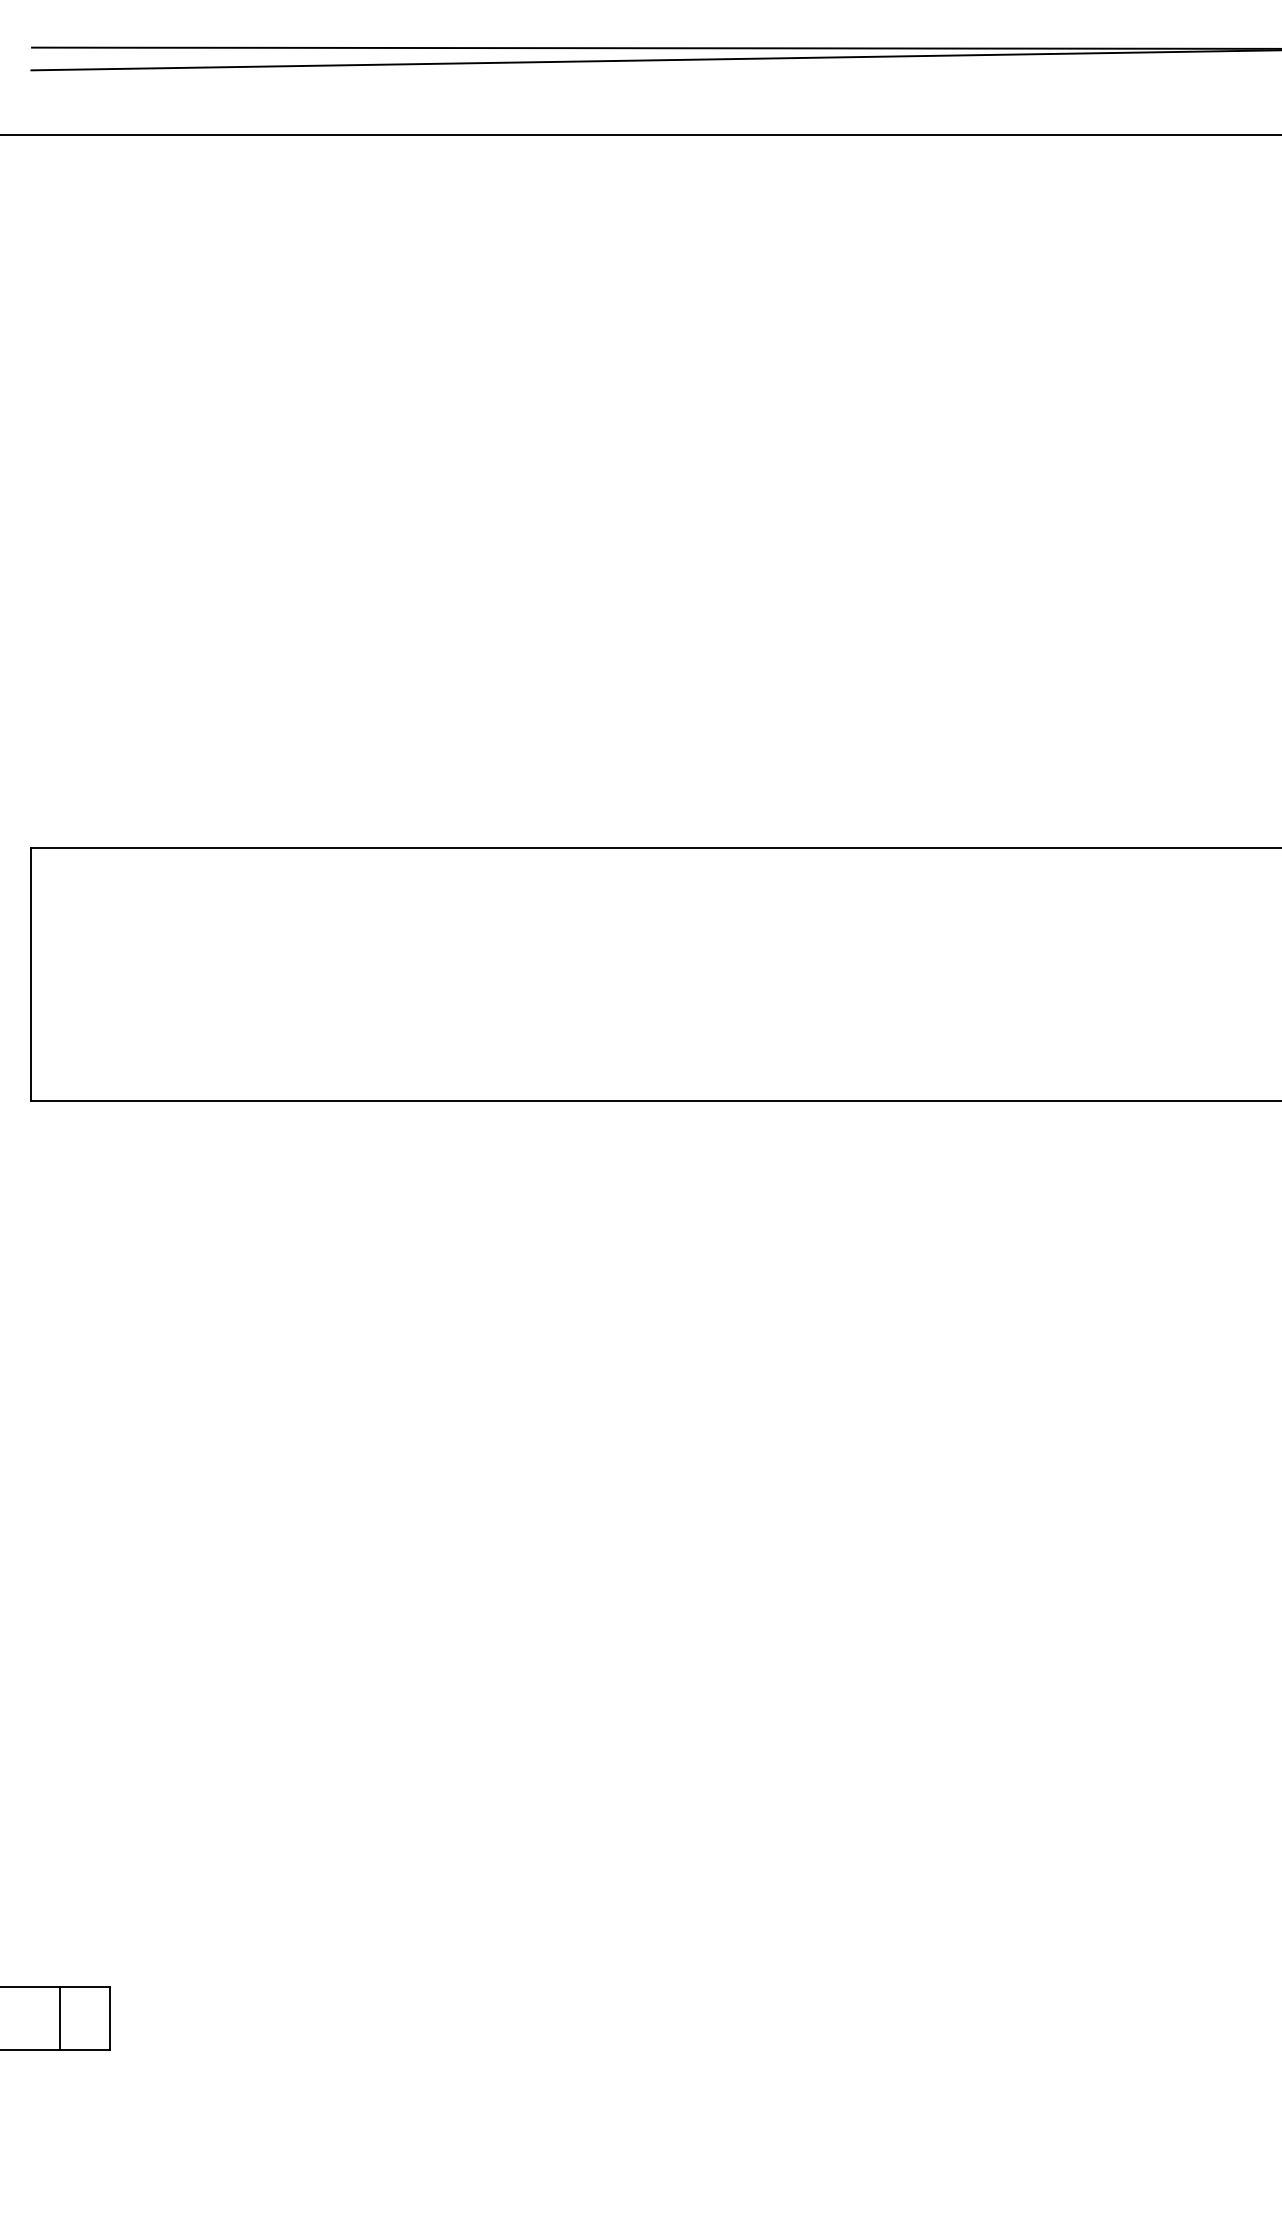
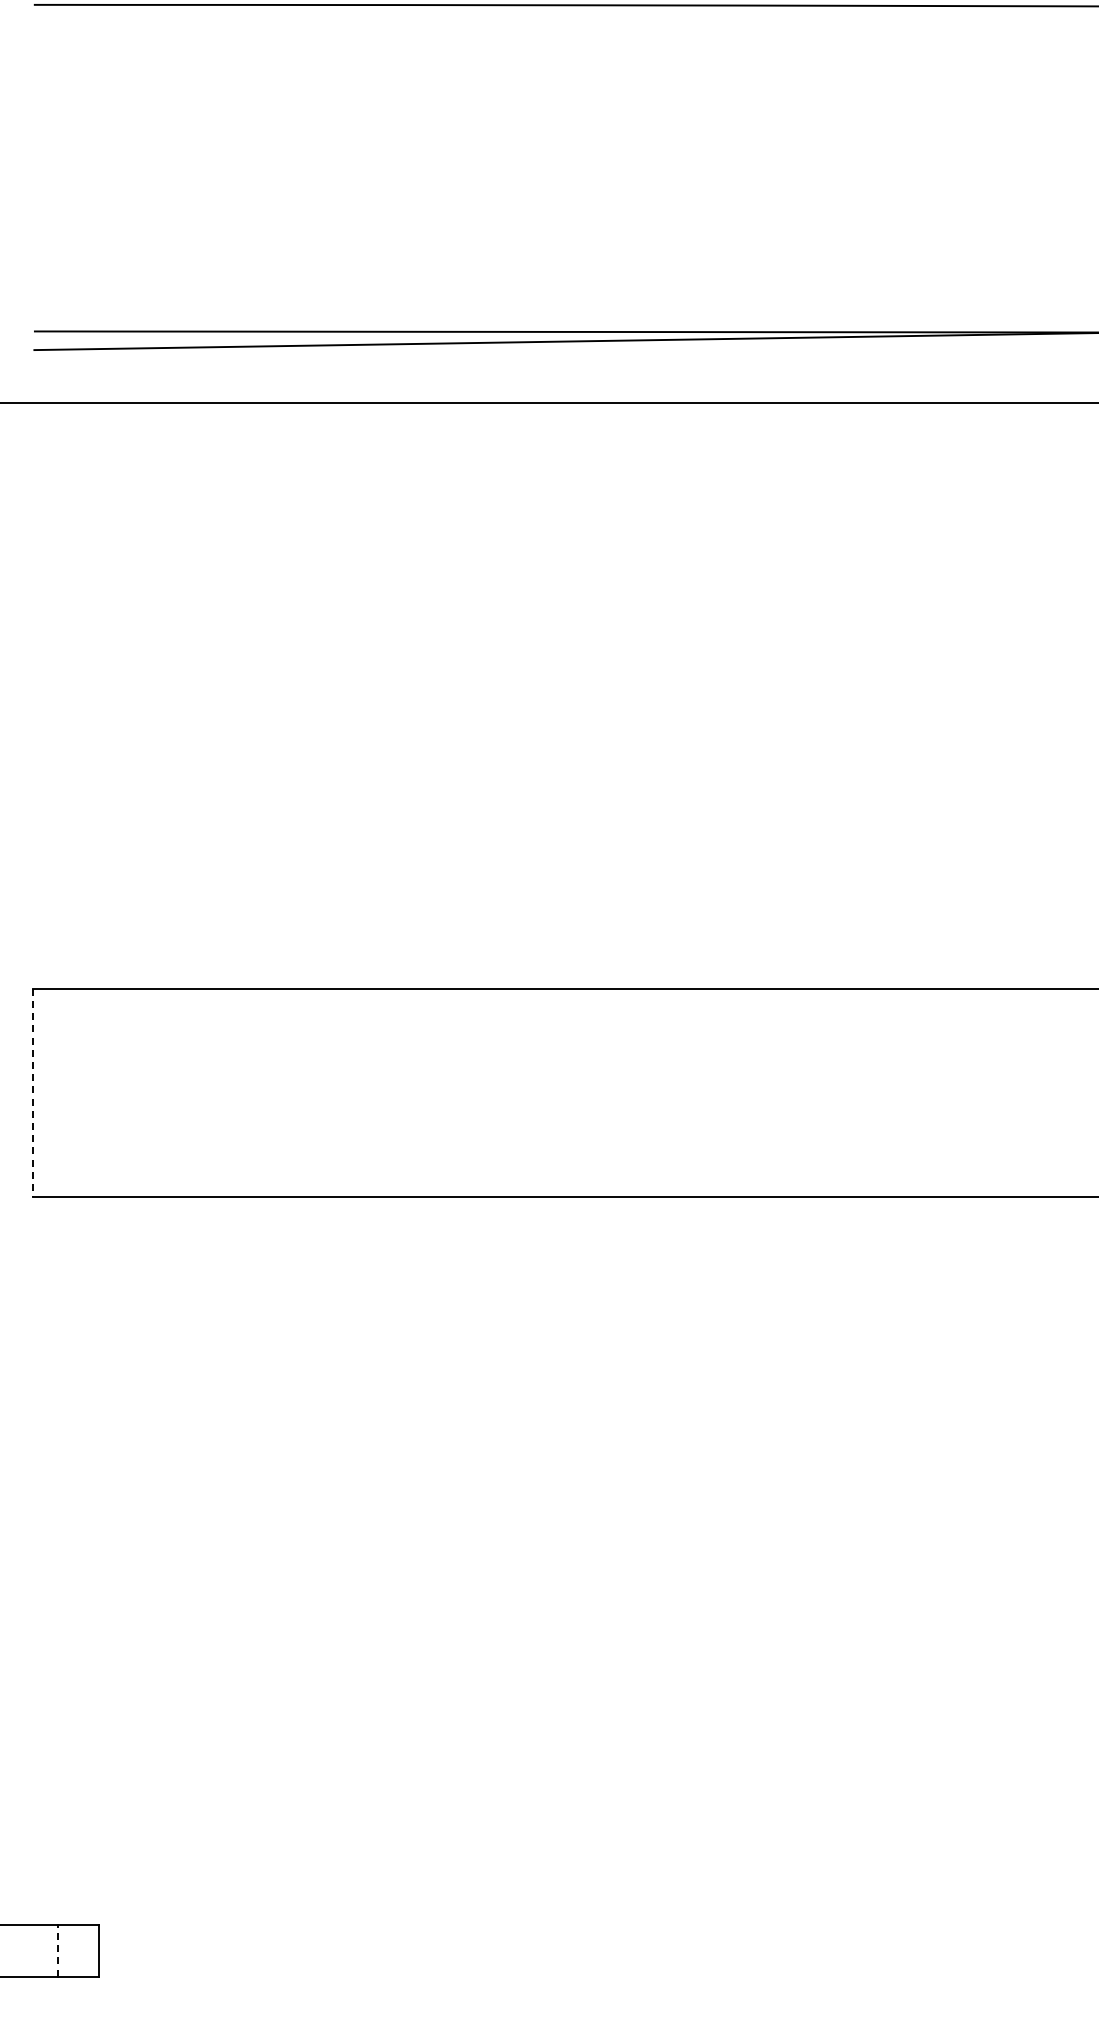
line: (30, 974) -> (33, 1092), solid -> dashed
line: (59, 2018) -> (57, 1950), solid -> dashed

